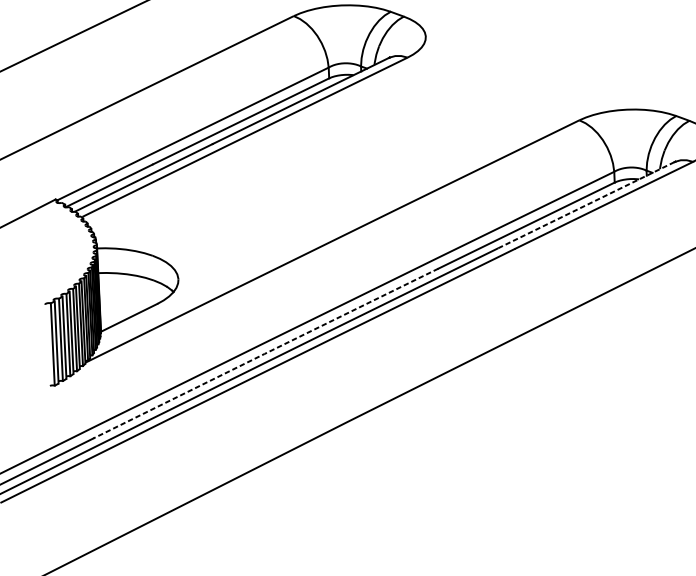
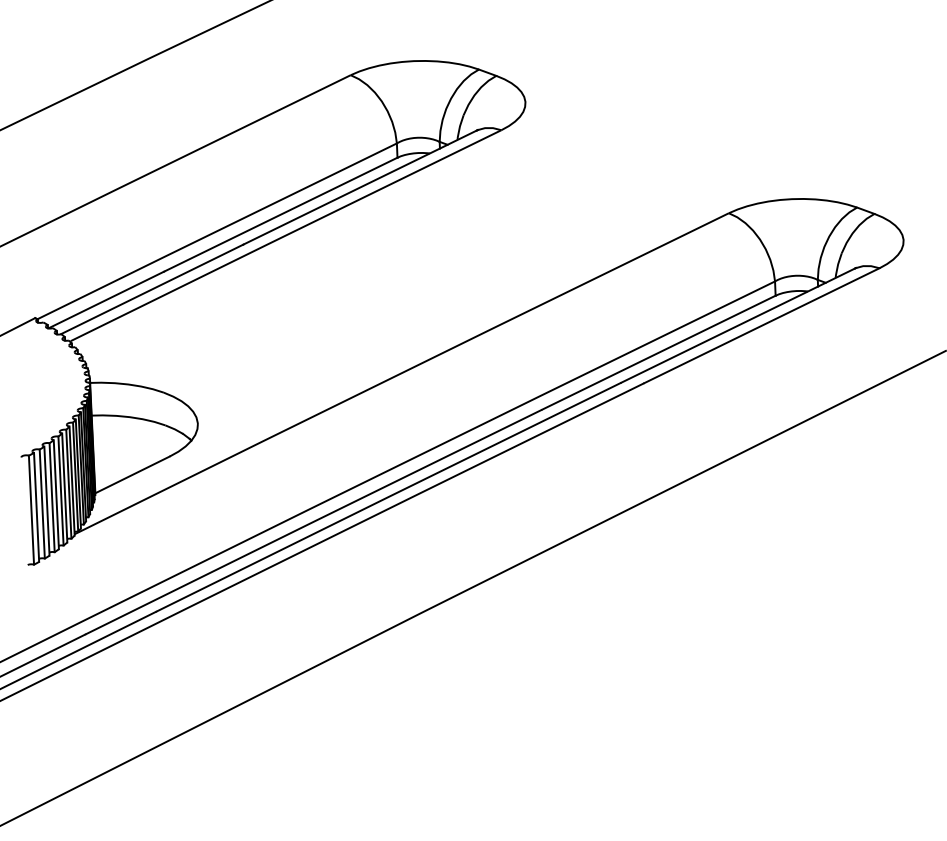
line: (586, 205) -> (738, 325), dashed -> solid
line: (265, 353) -> (312, 522), dashed -> solid

